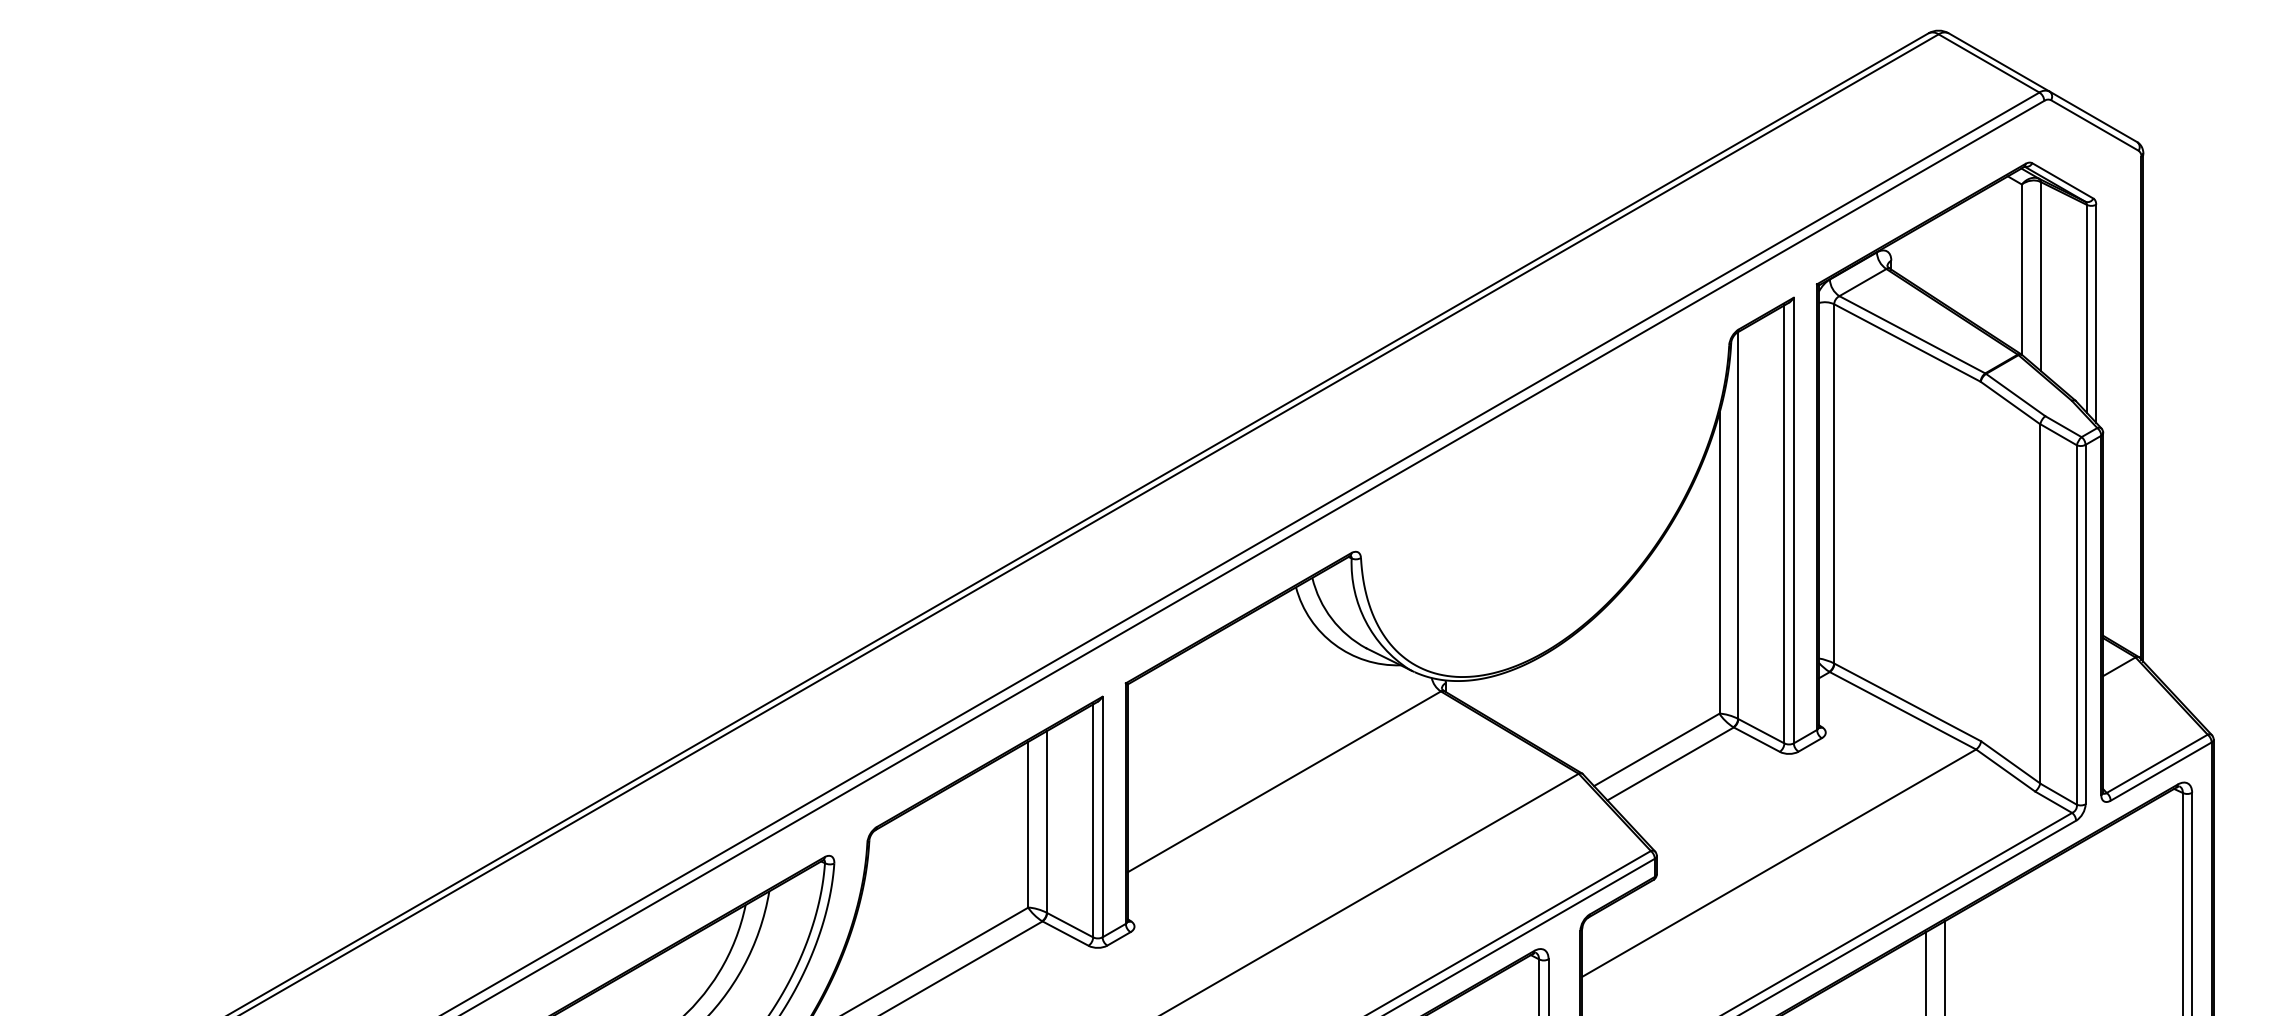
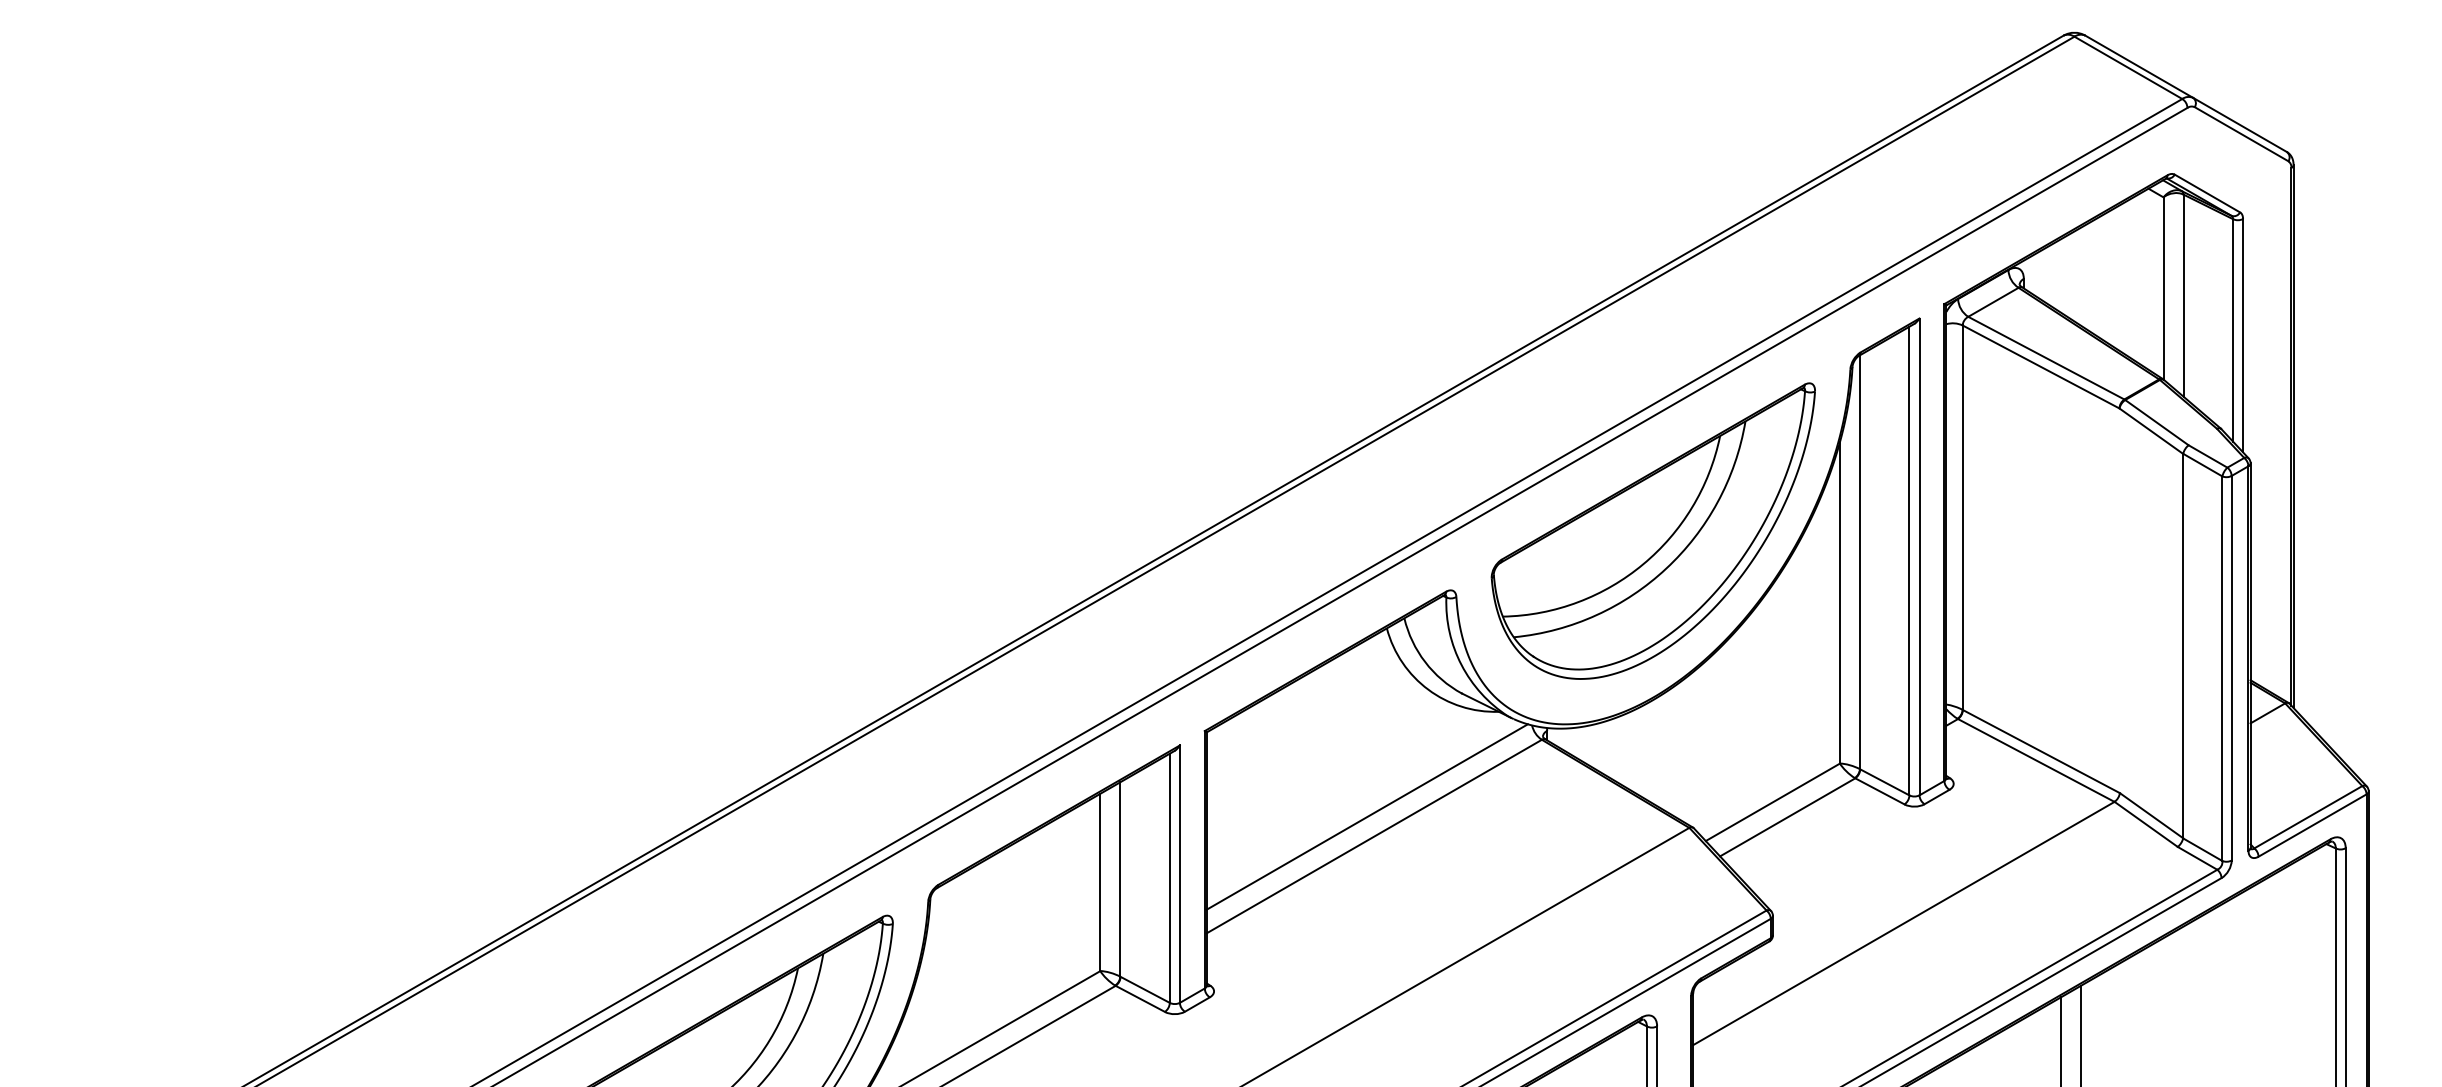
part: (1544, 495) -> (1652, 530), added
line: (1276, 763) -> (1366, 816), added

